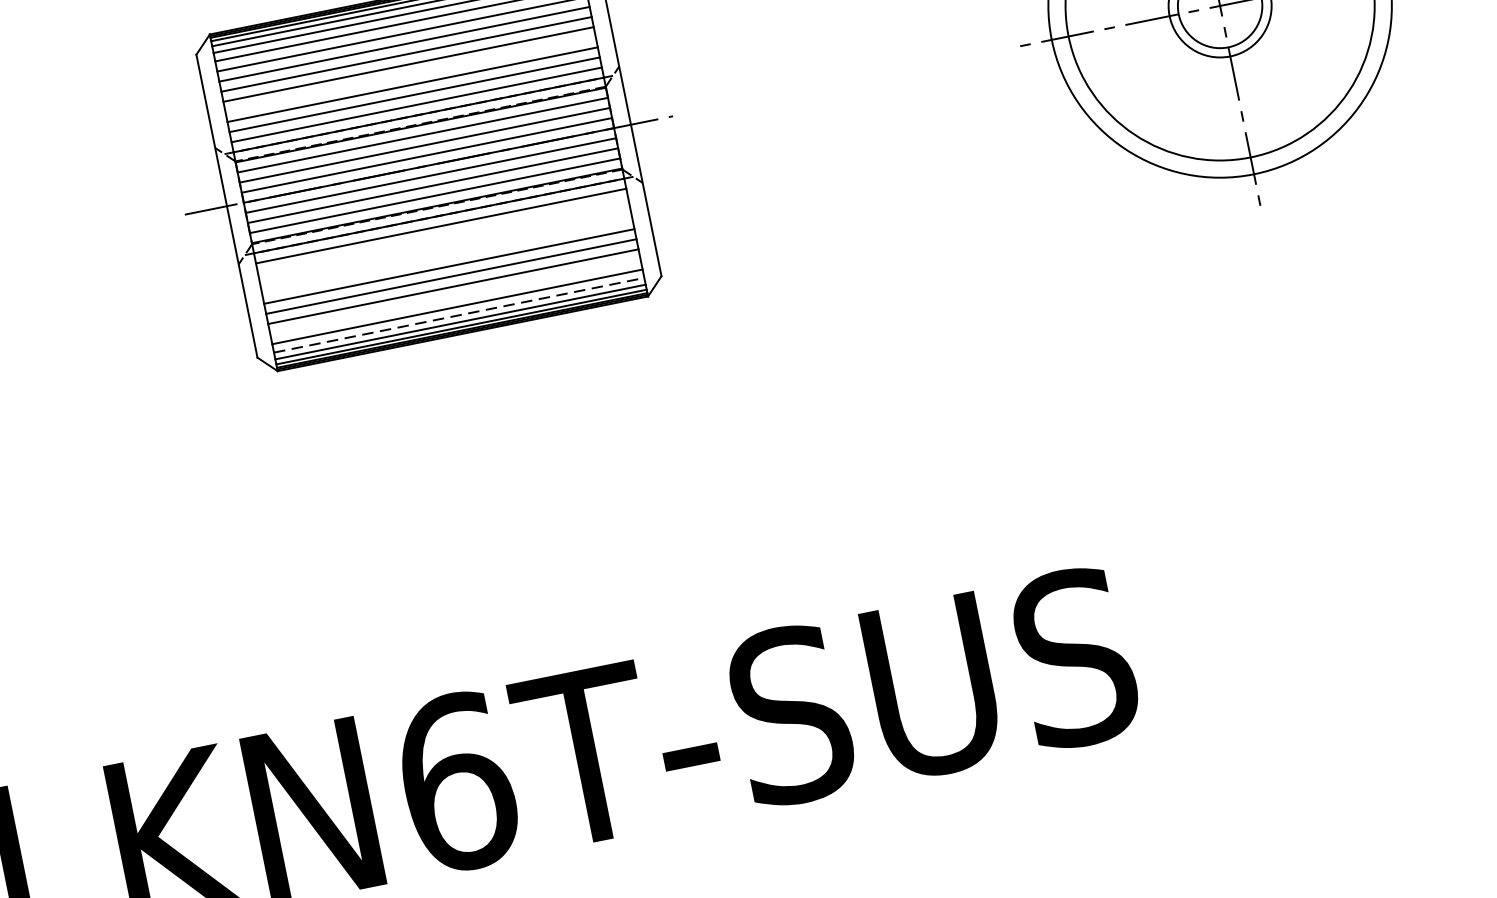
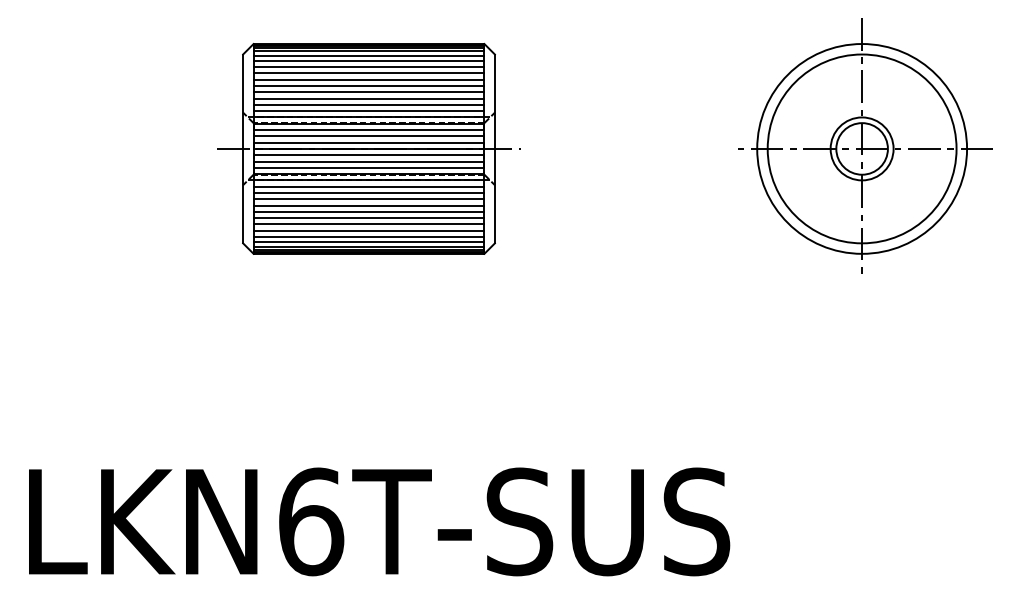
line: (409, 75) -> (368, 92), added
line: (442, 237) -> (368, 193), added
line: (444, 246) -> (368, 199), added
line: (446, 256) -> (368, 205), added
line: (454, 296) -> (368, 230), added
line: (460, 315) -> (369, 242), dashed -> solid

